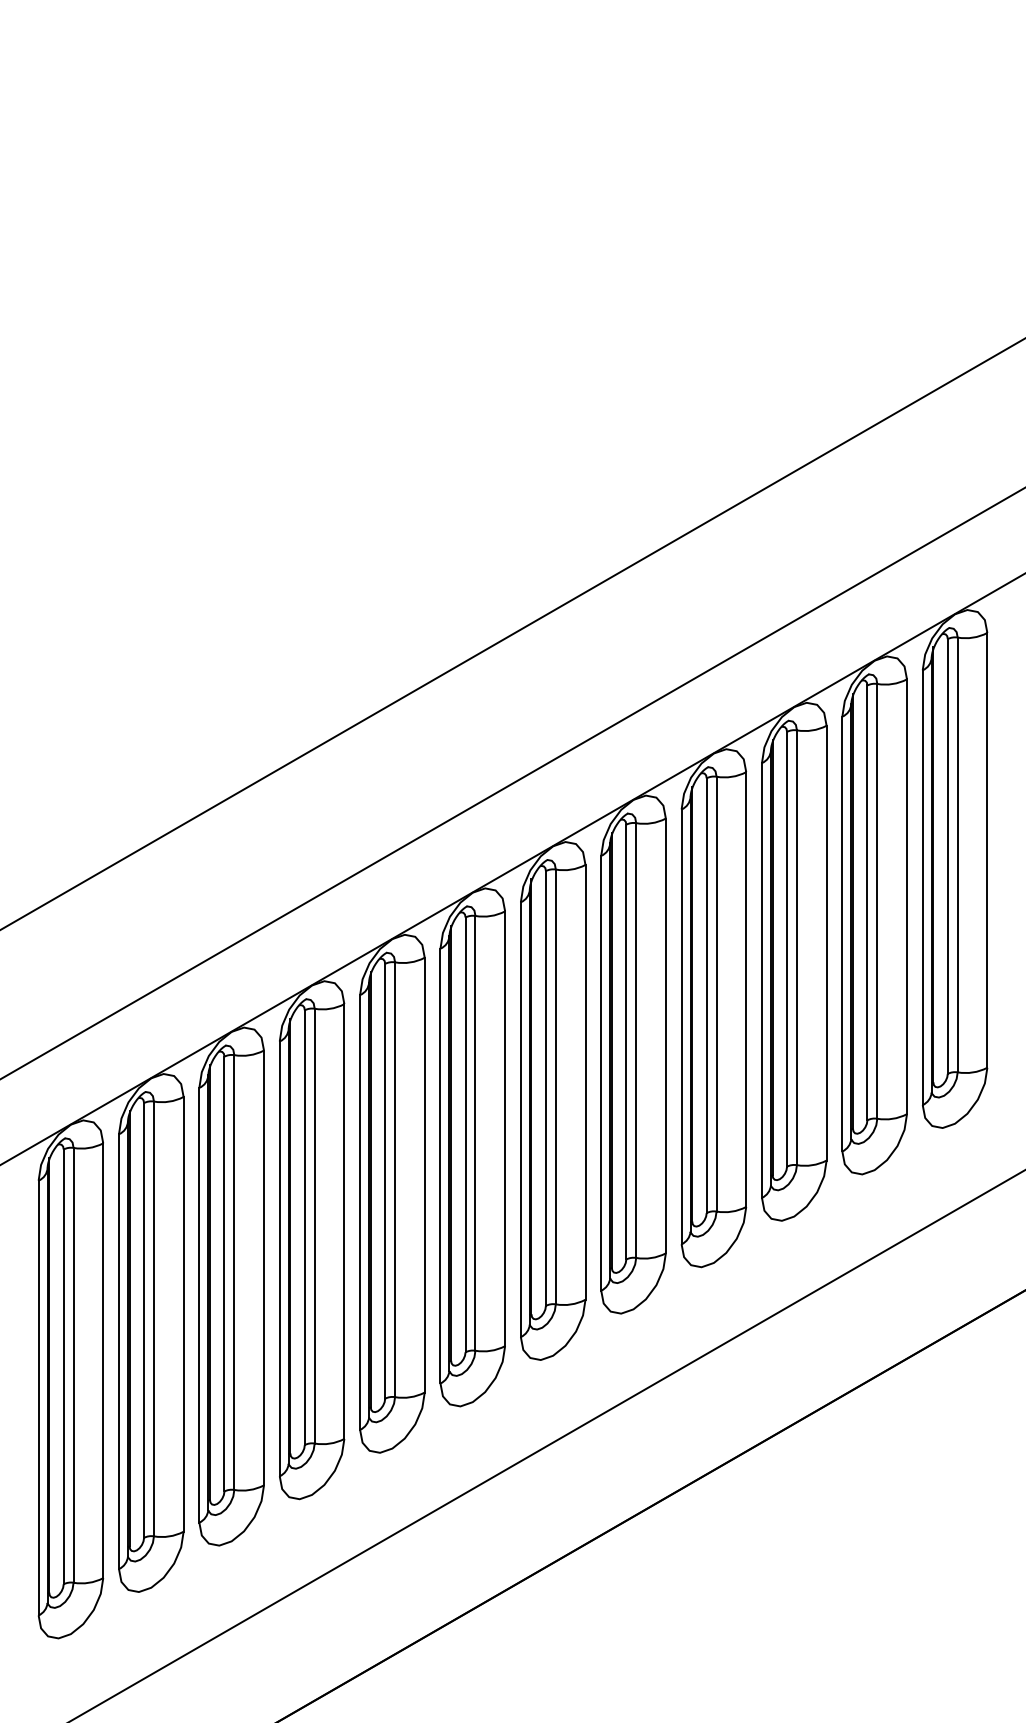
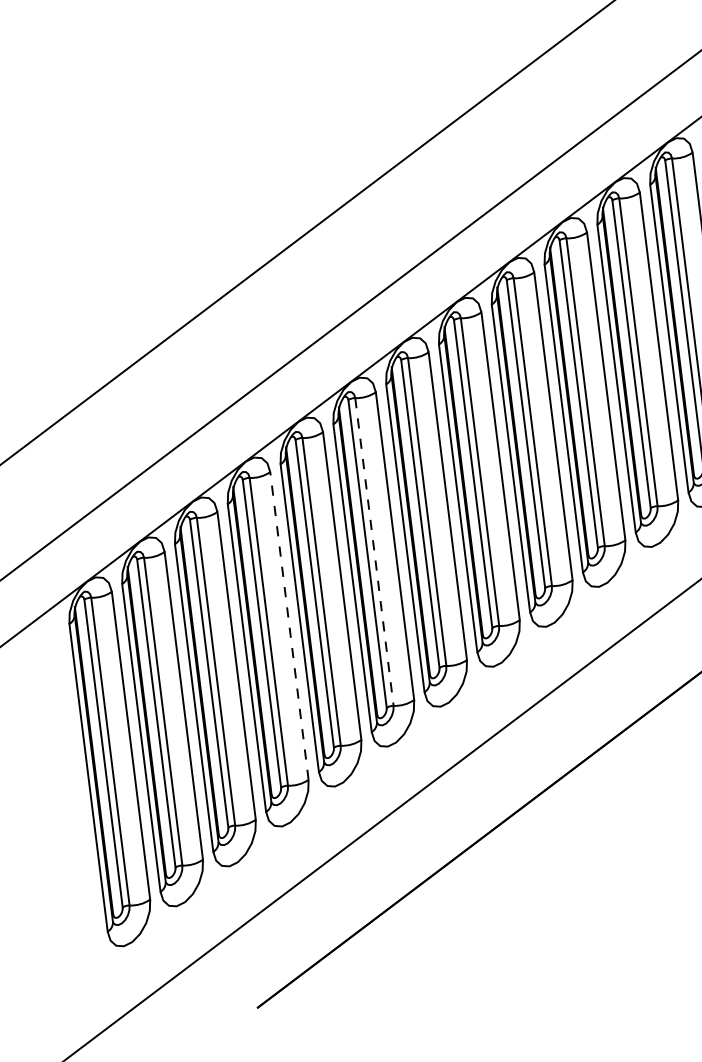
line: (475, 1133) -> (374, 552), solid -> dashed
line: (344, 1221) -> (289, 625), solid -> dashed

